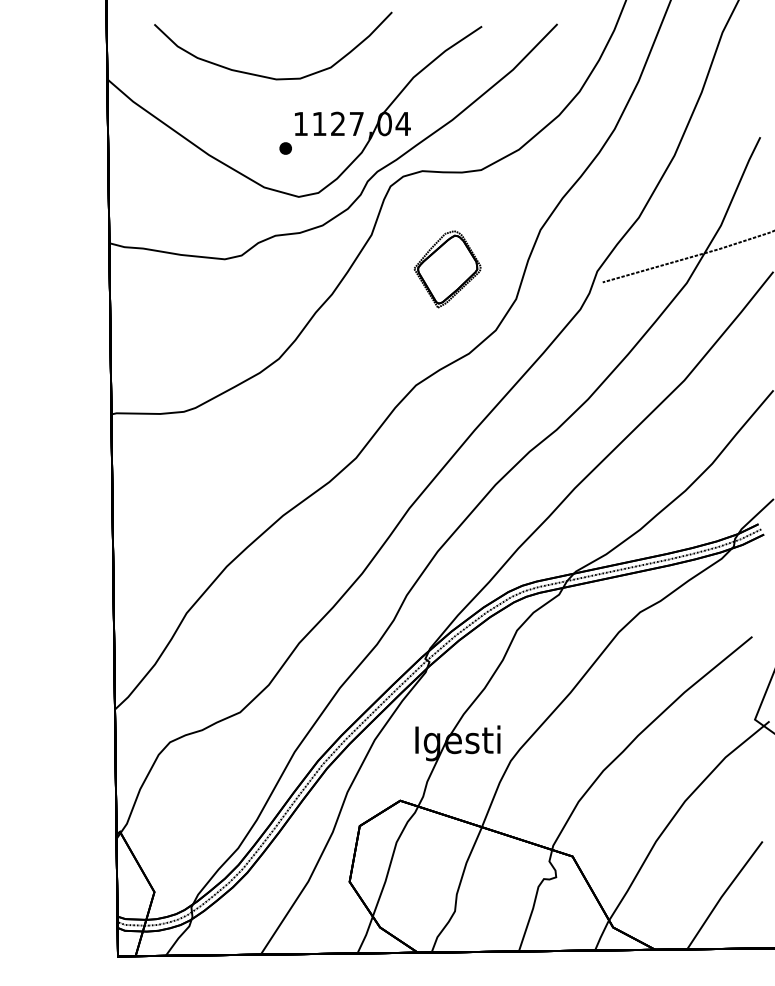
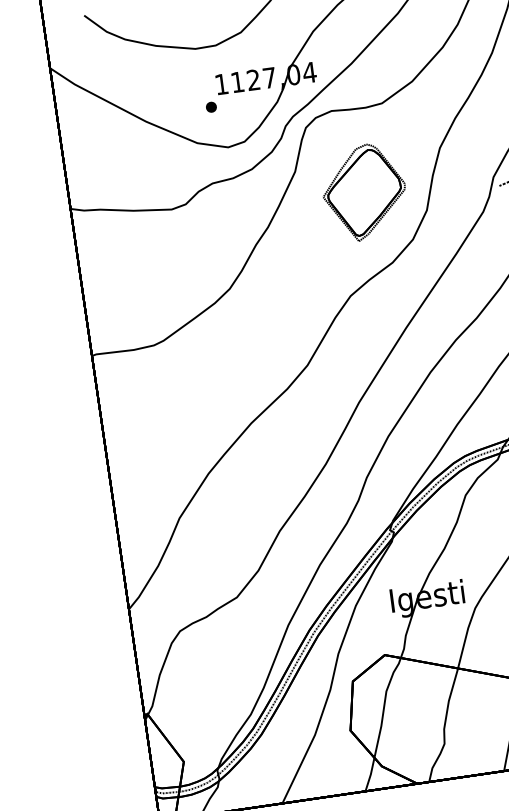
part: (447, 269) -> (364, 192), size x1.43

